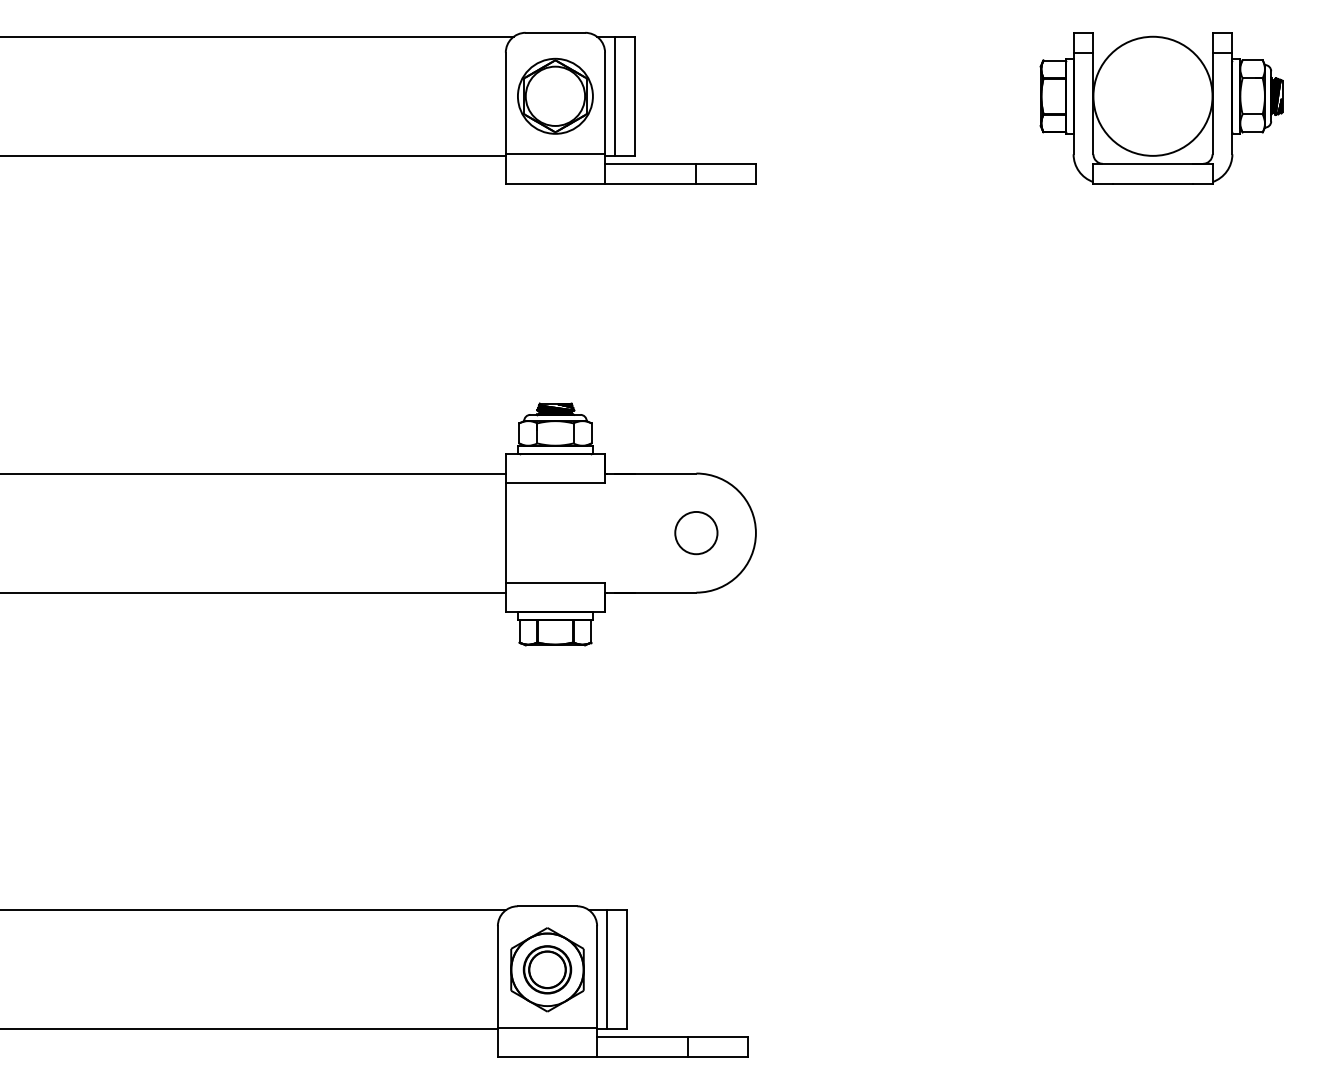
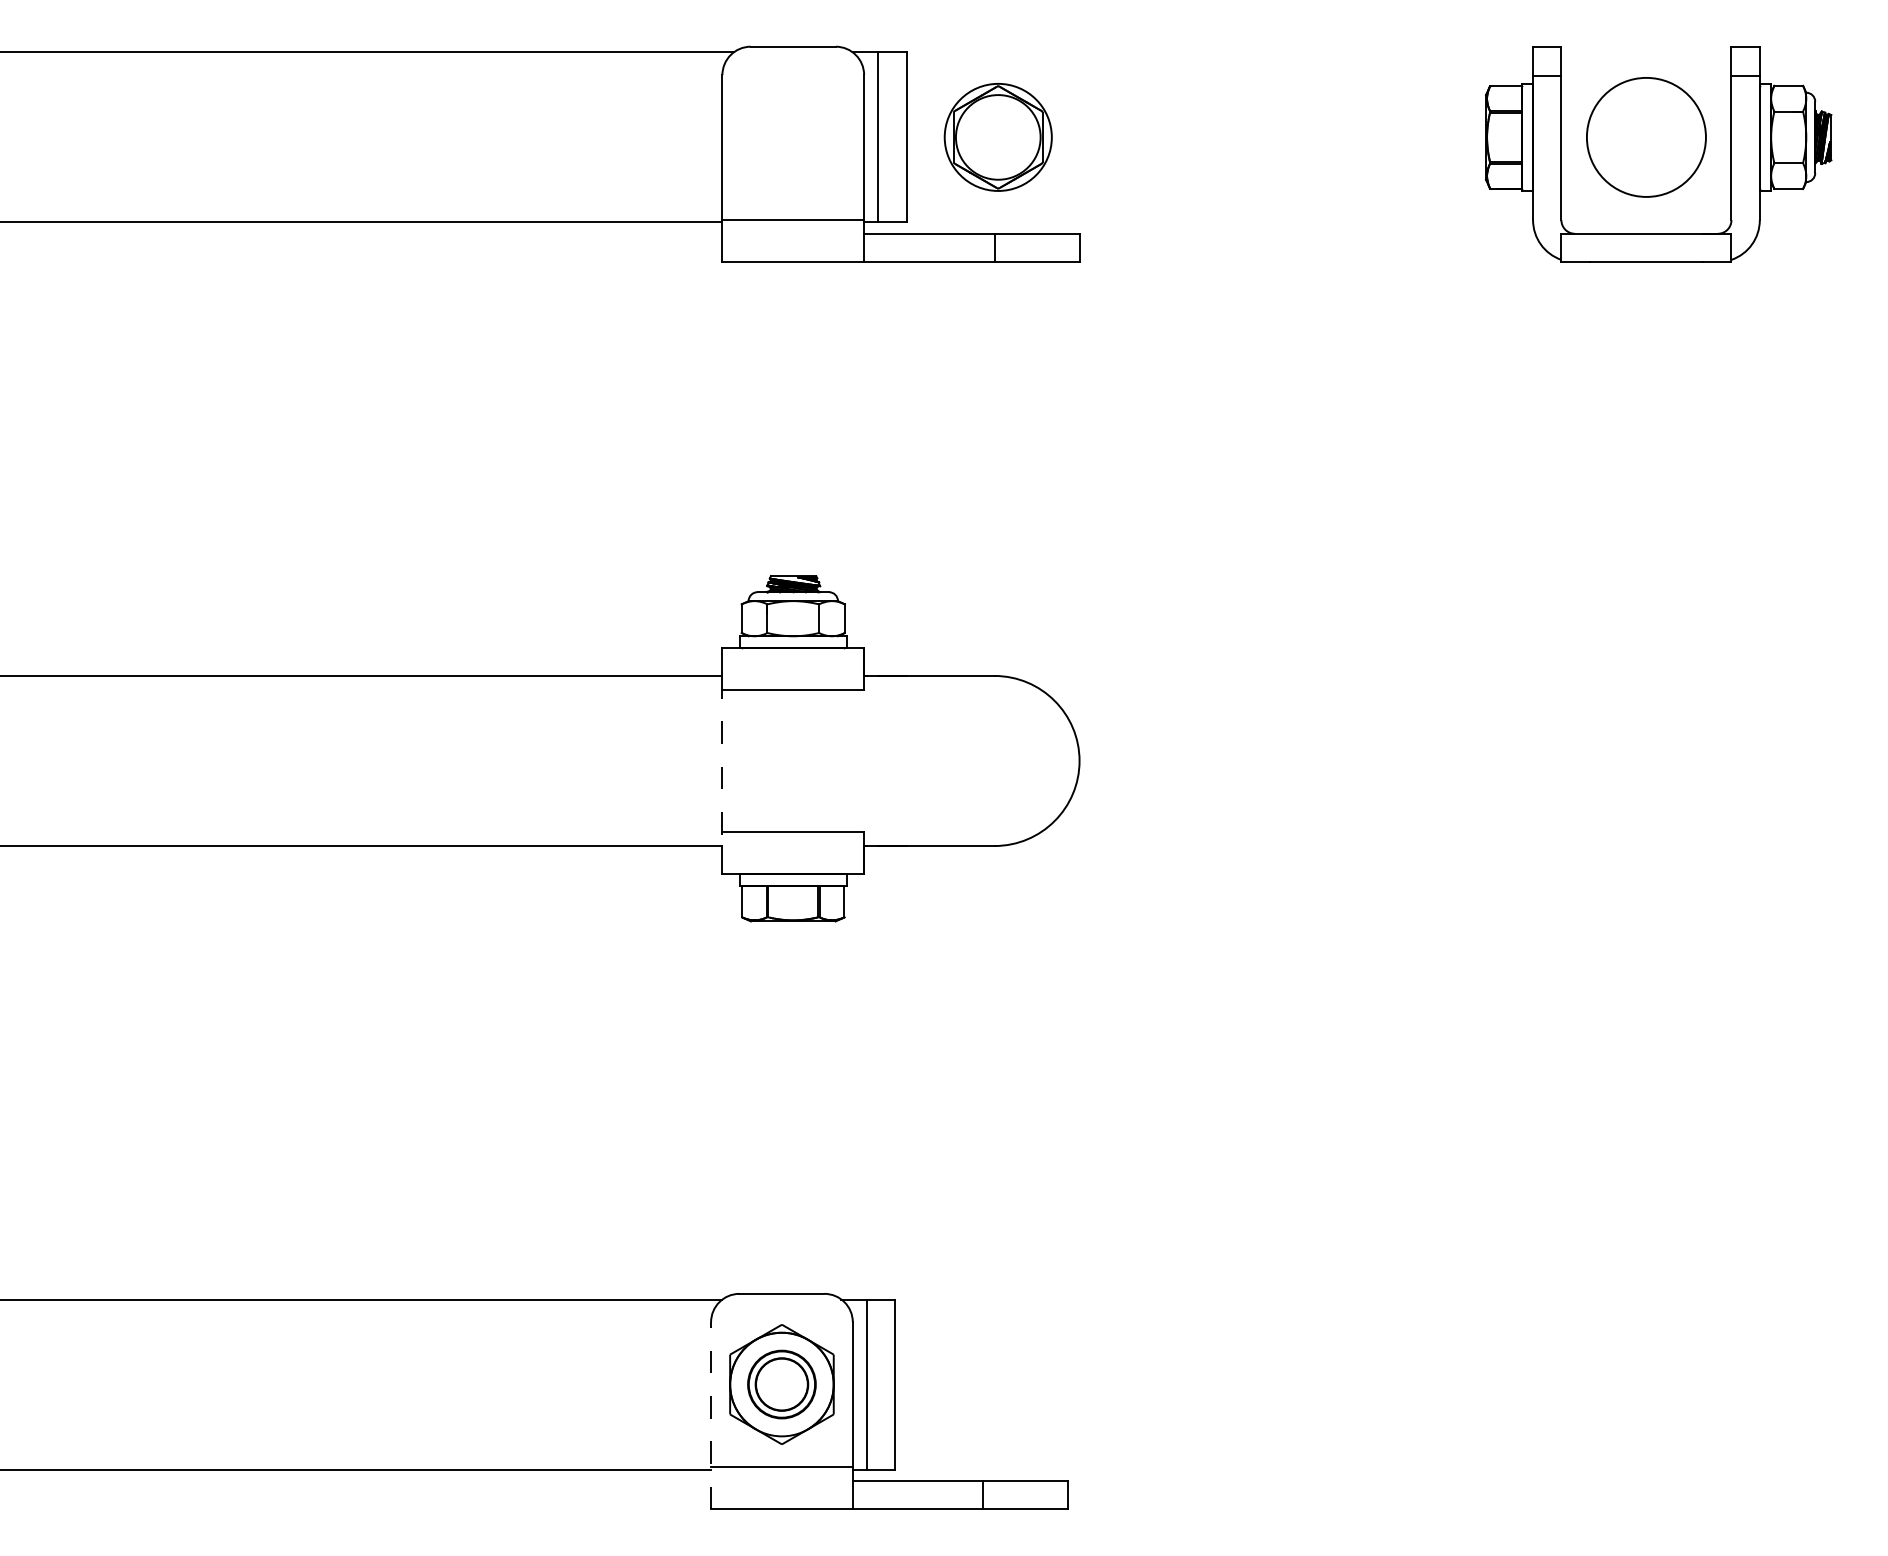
part: (554, 96) -> (997, 137), moved
circle: (1153, 96) -> (1646, 137), size x0.7
circle: (696, 532) -> (994, 760), removed
line: (505, 533) -> (722, 761), solid -> dashed
line: (498, 991) -> (711, 1415), solid -> dashed

